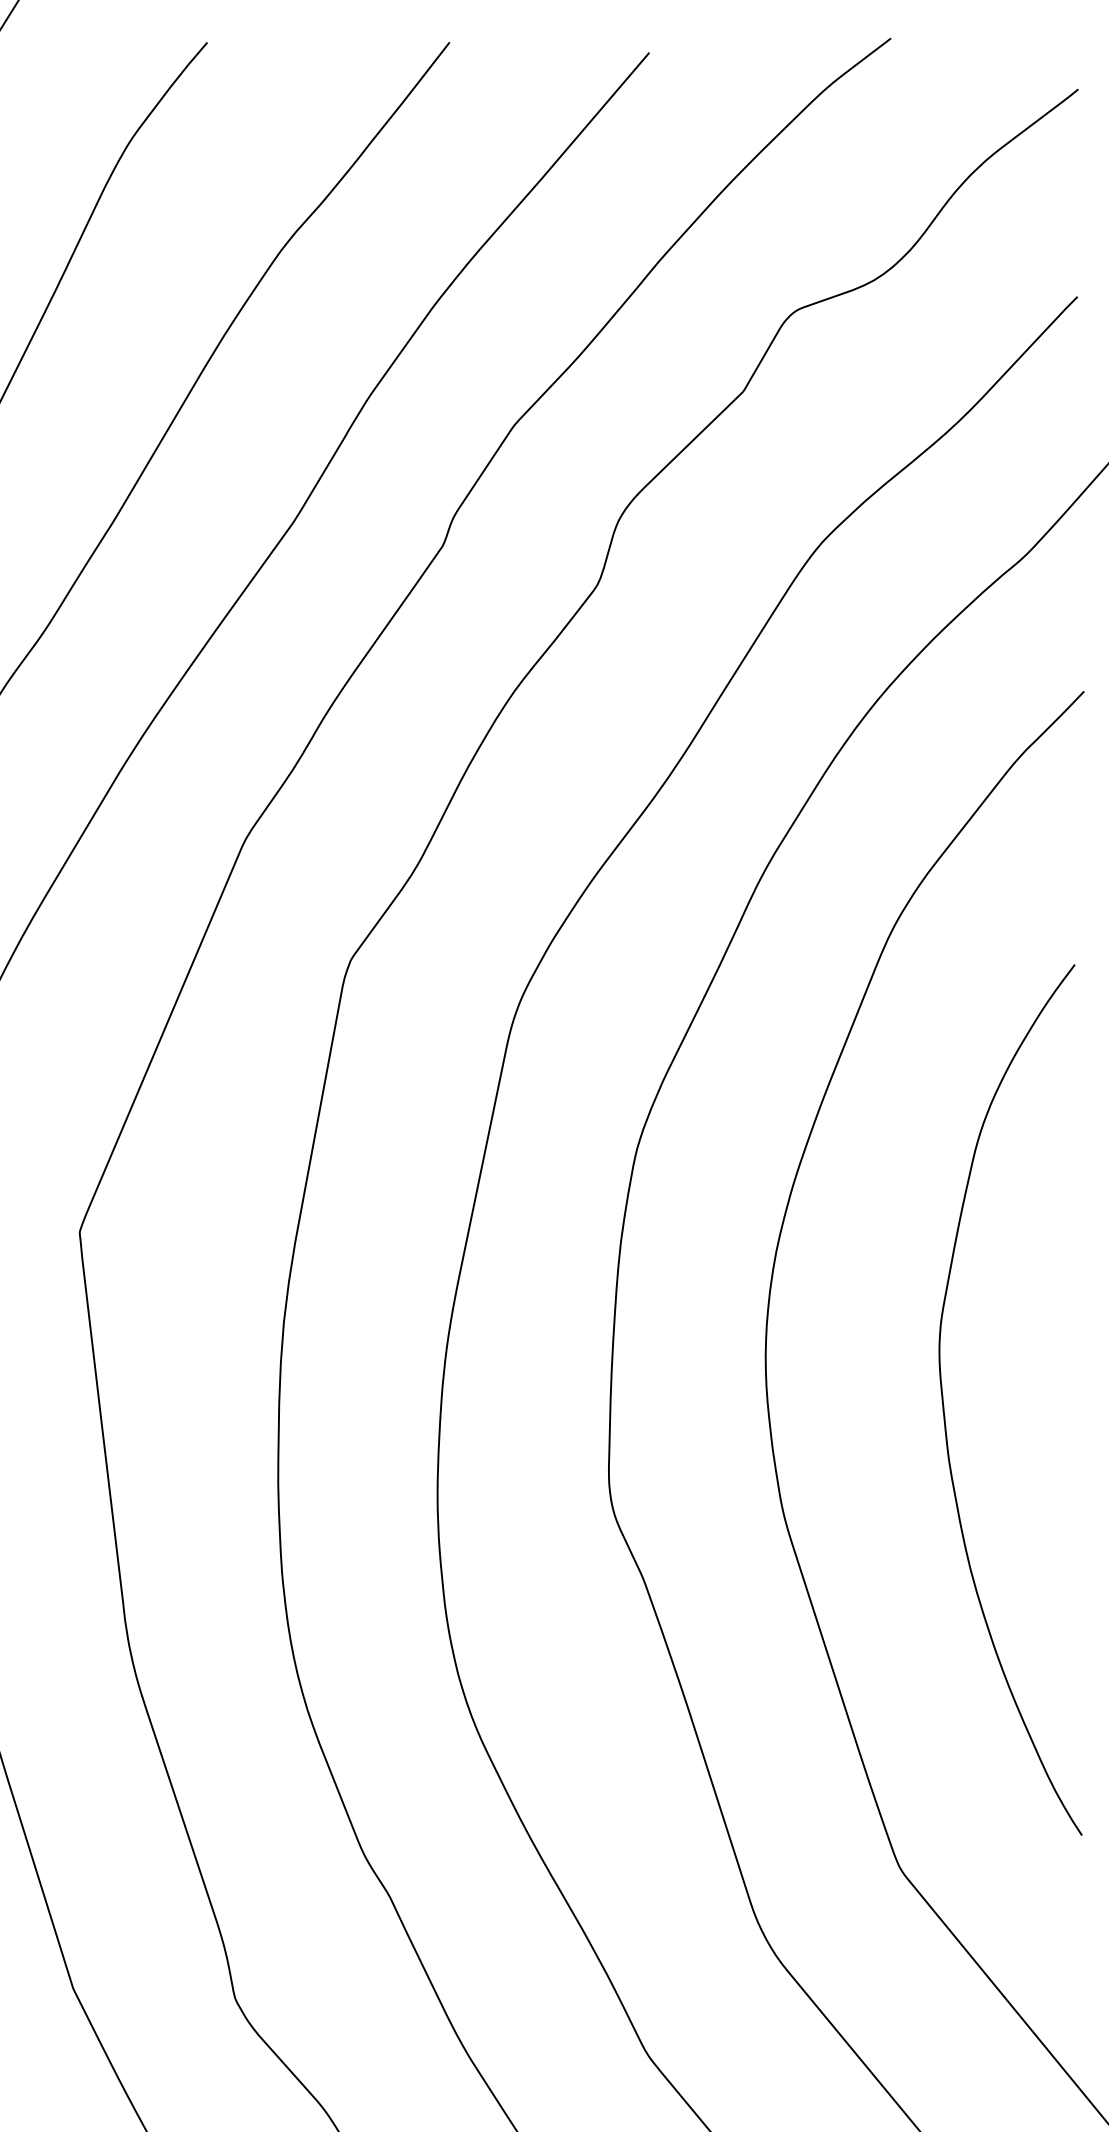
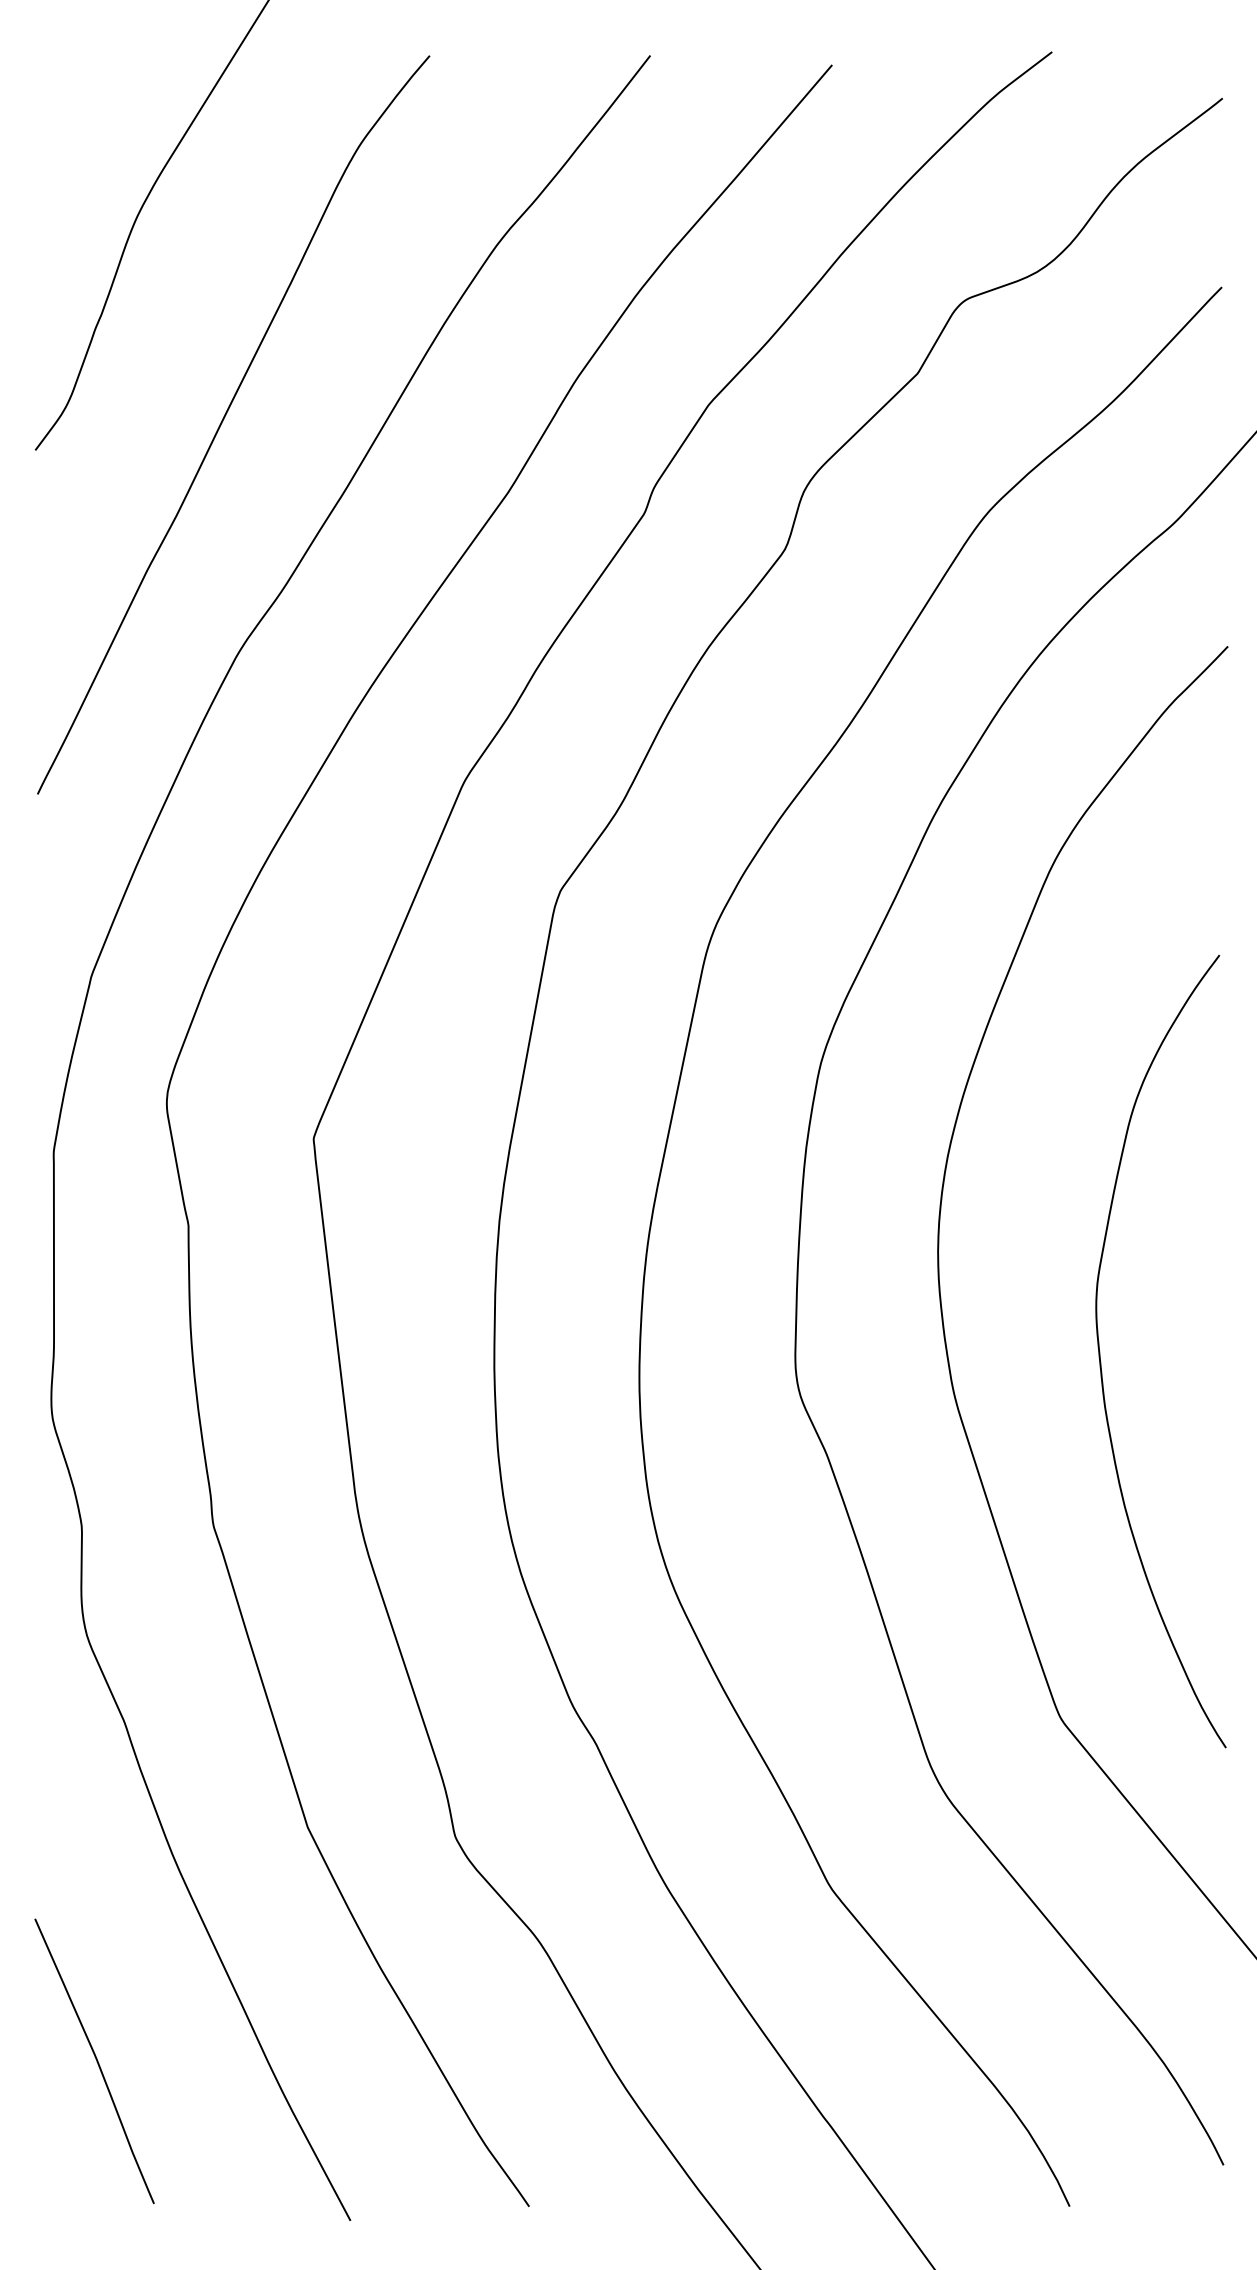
curve: (944, 1399) -> (1100, 1351), moved

